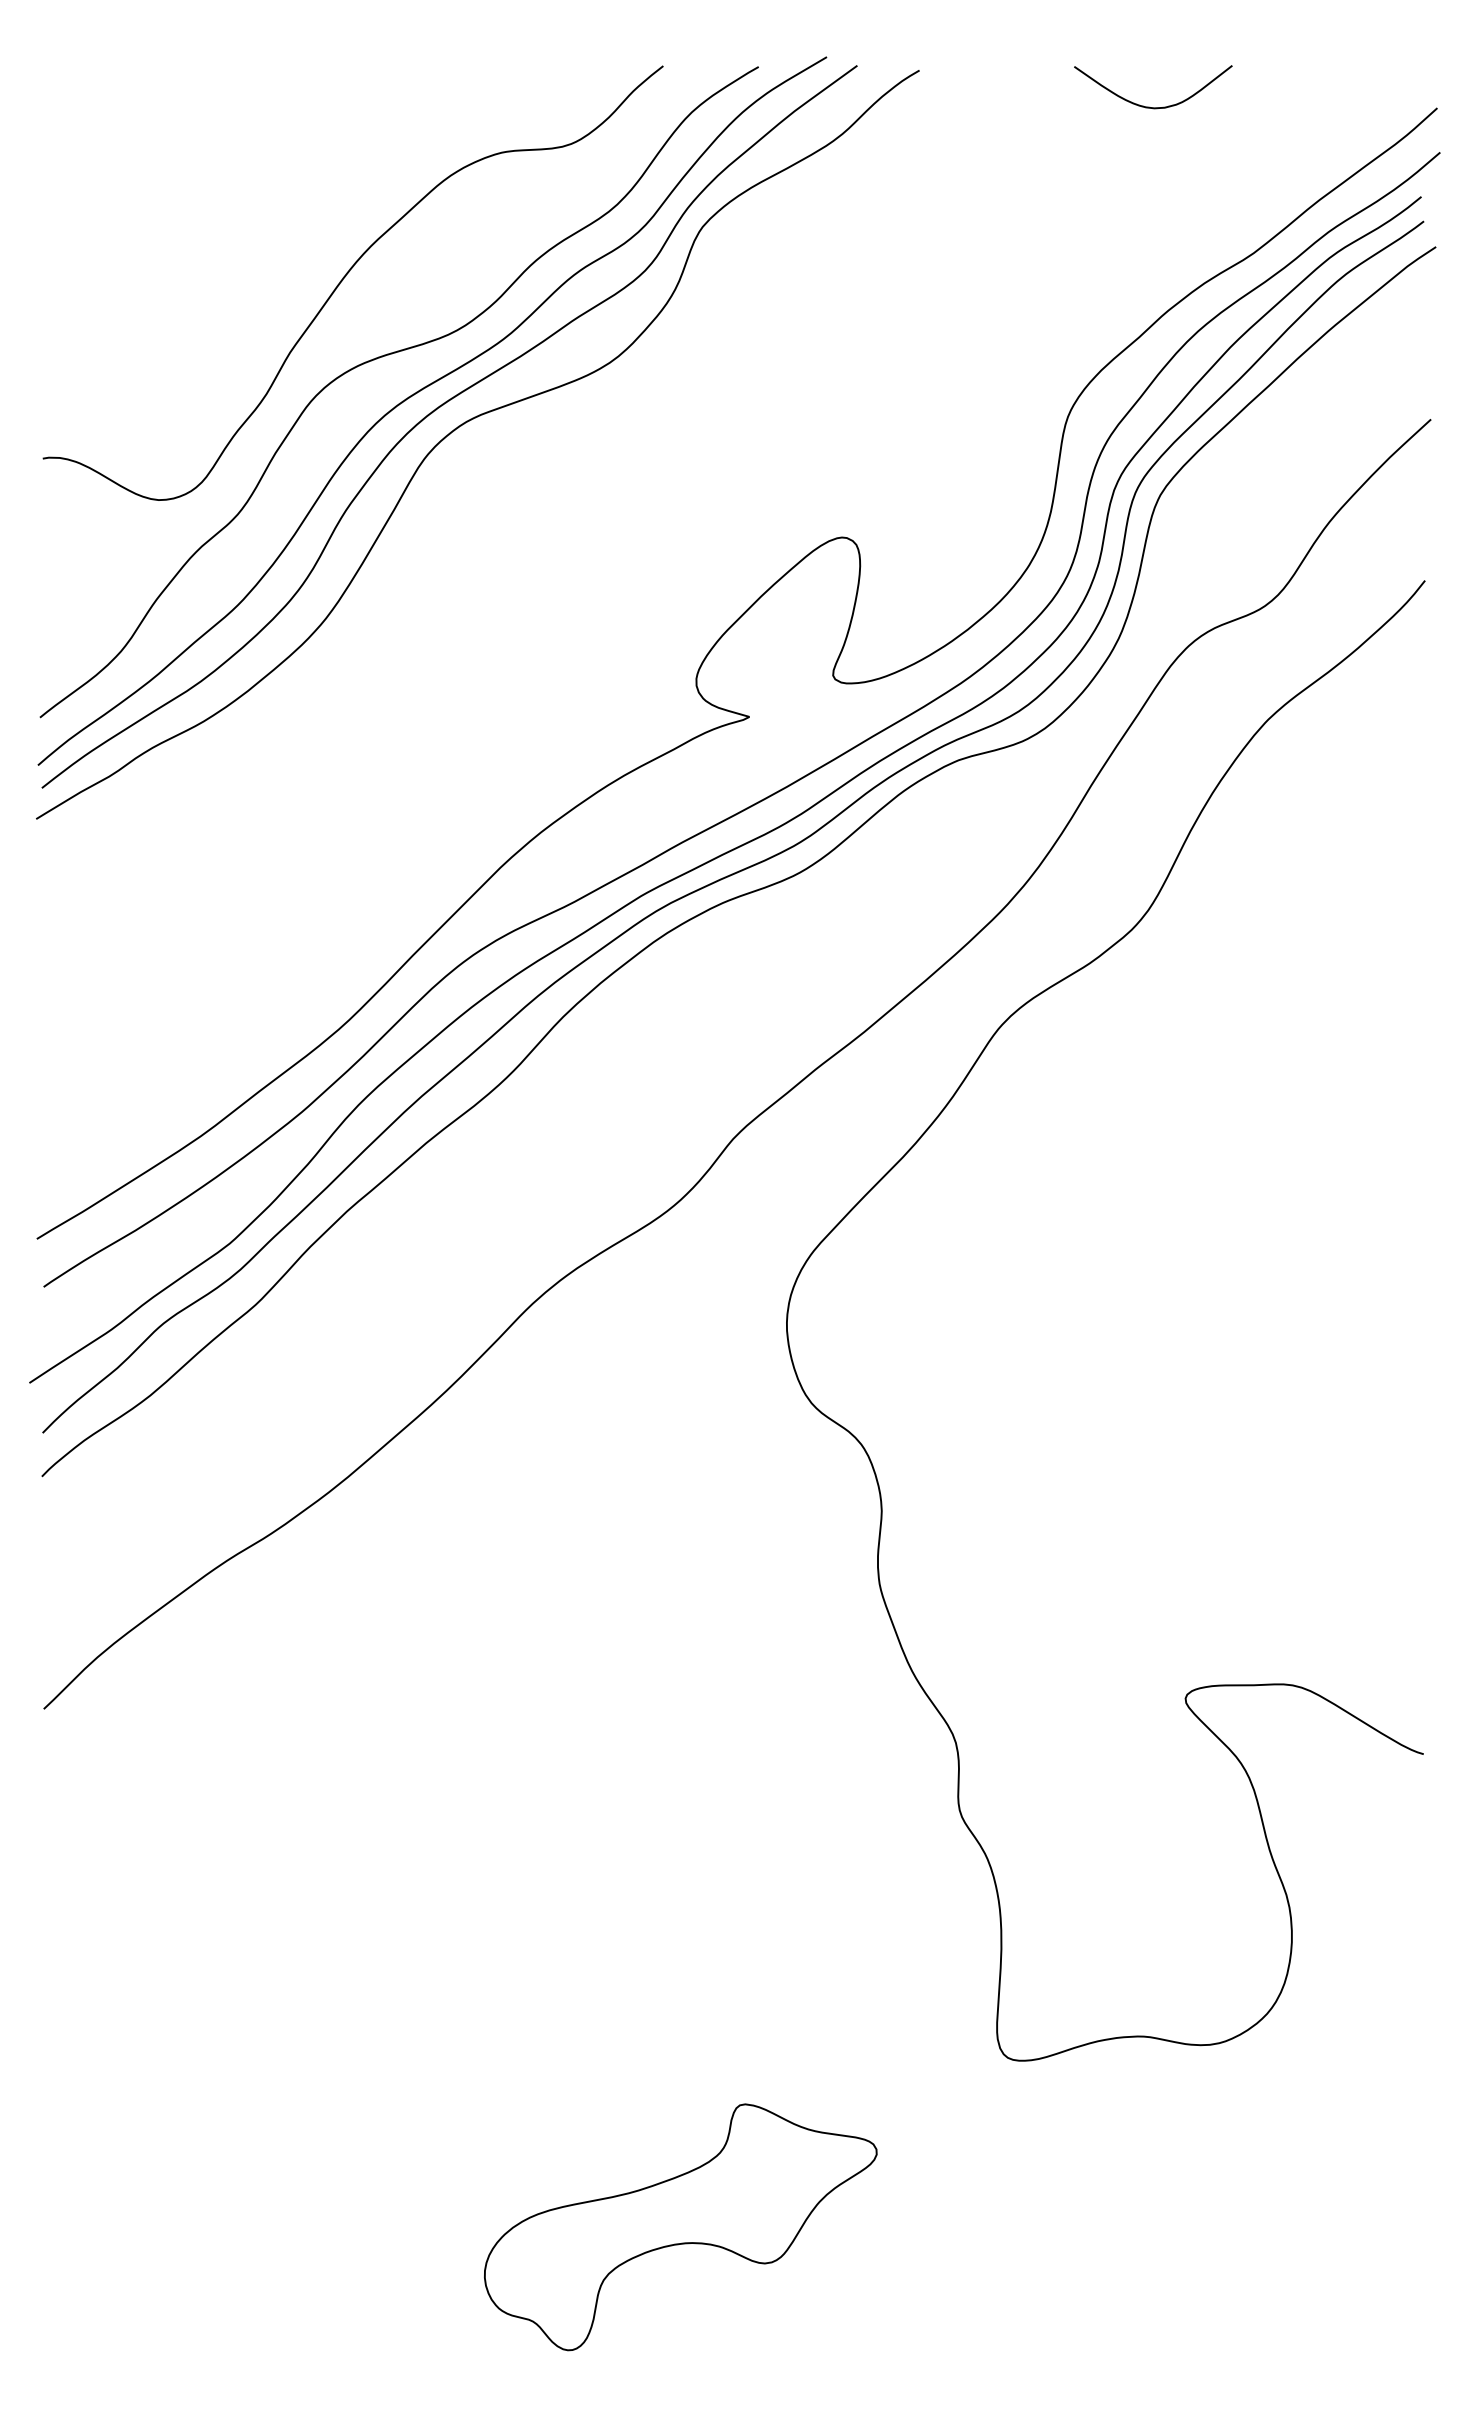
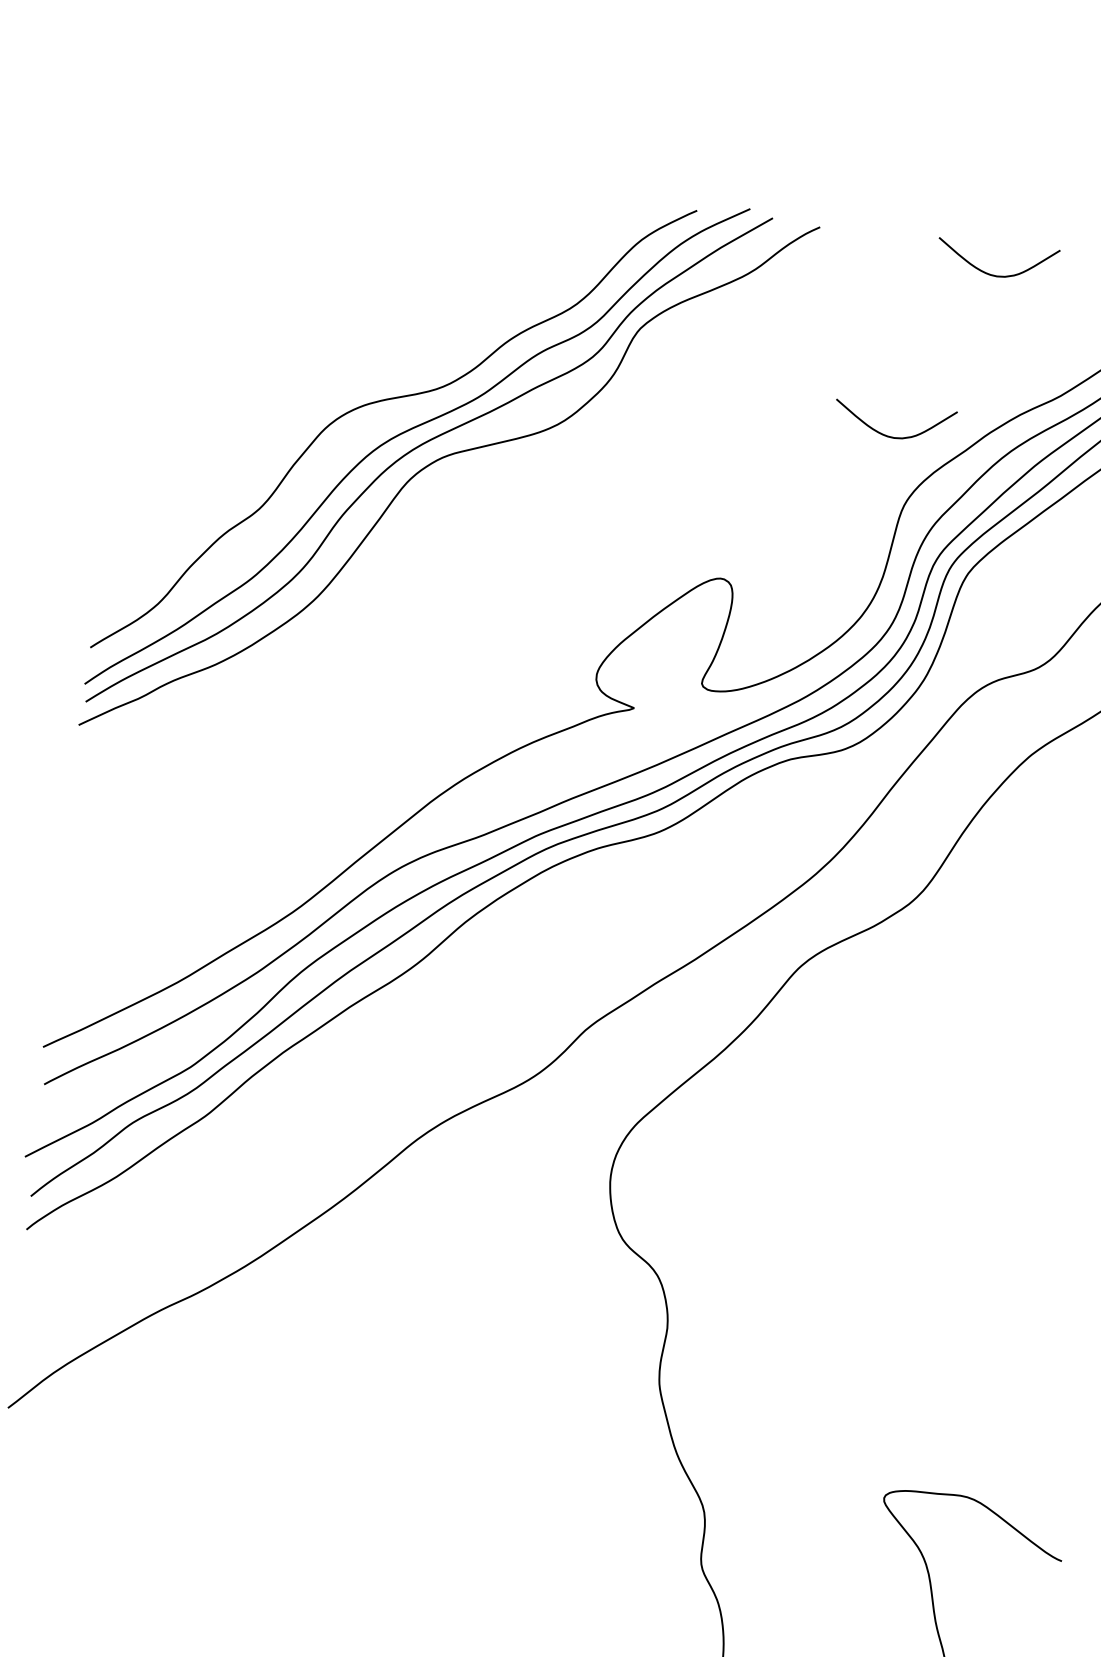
curve: (346, 276) -> (363, 335), removed
curve: (1040, 329) -> (890, 436), added

